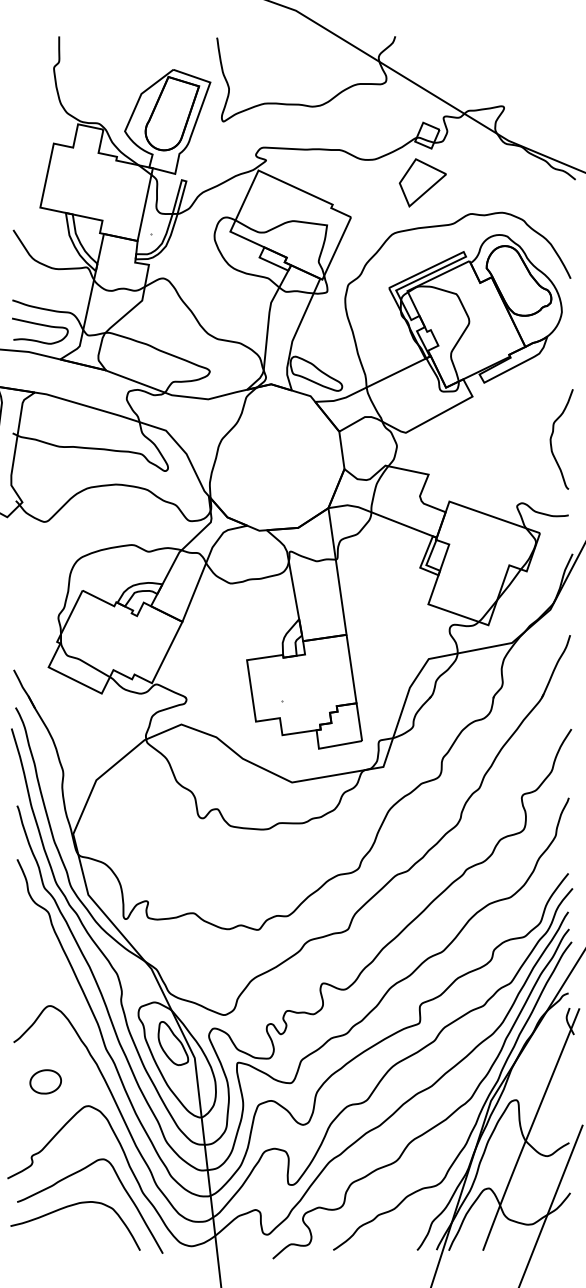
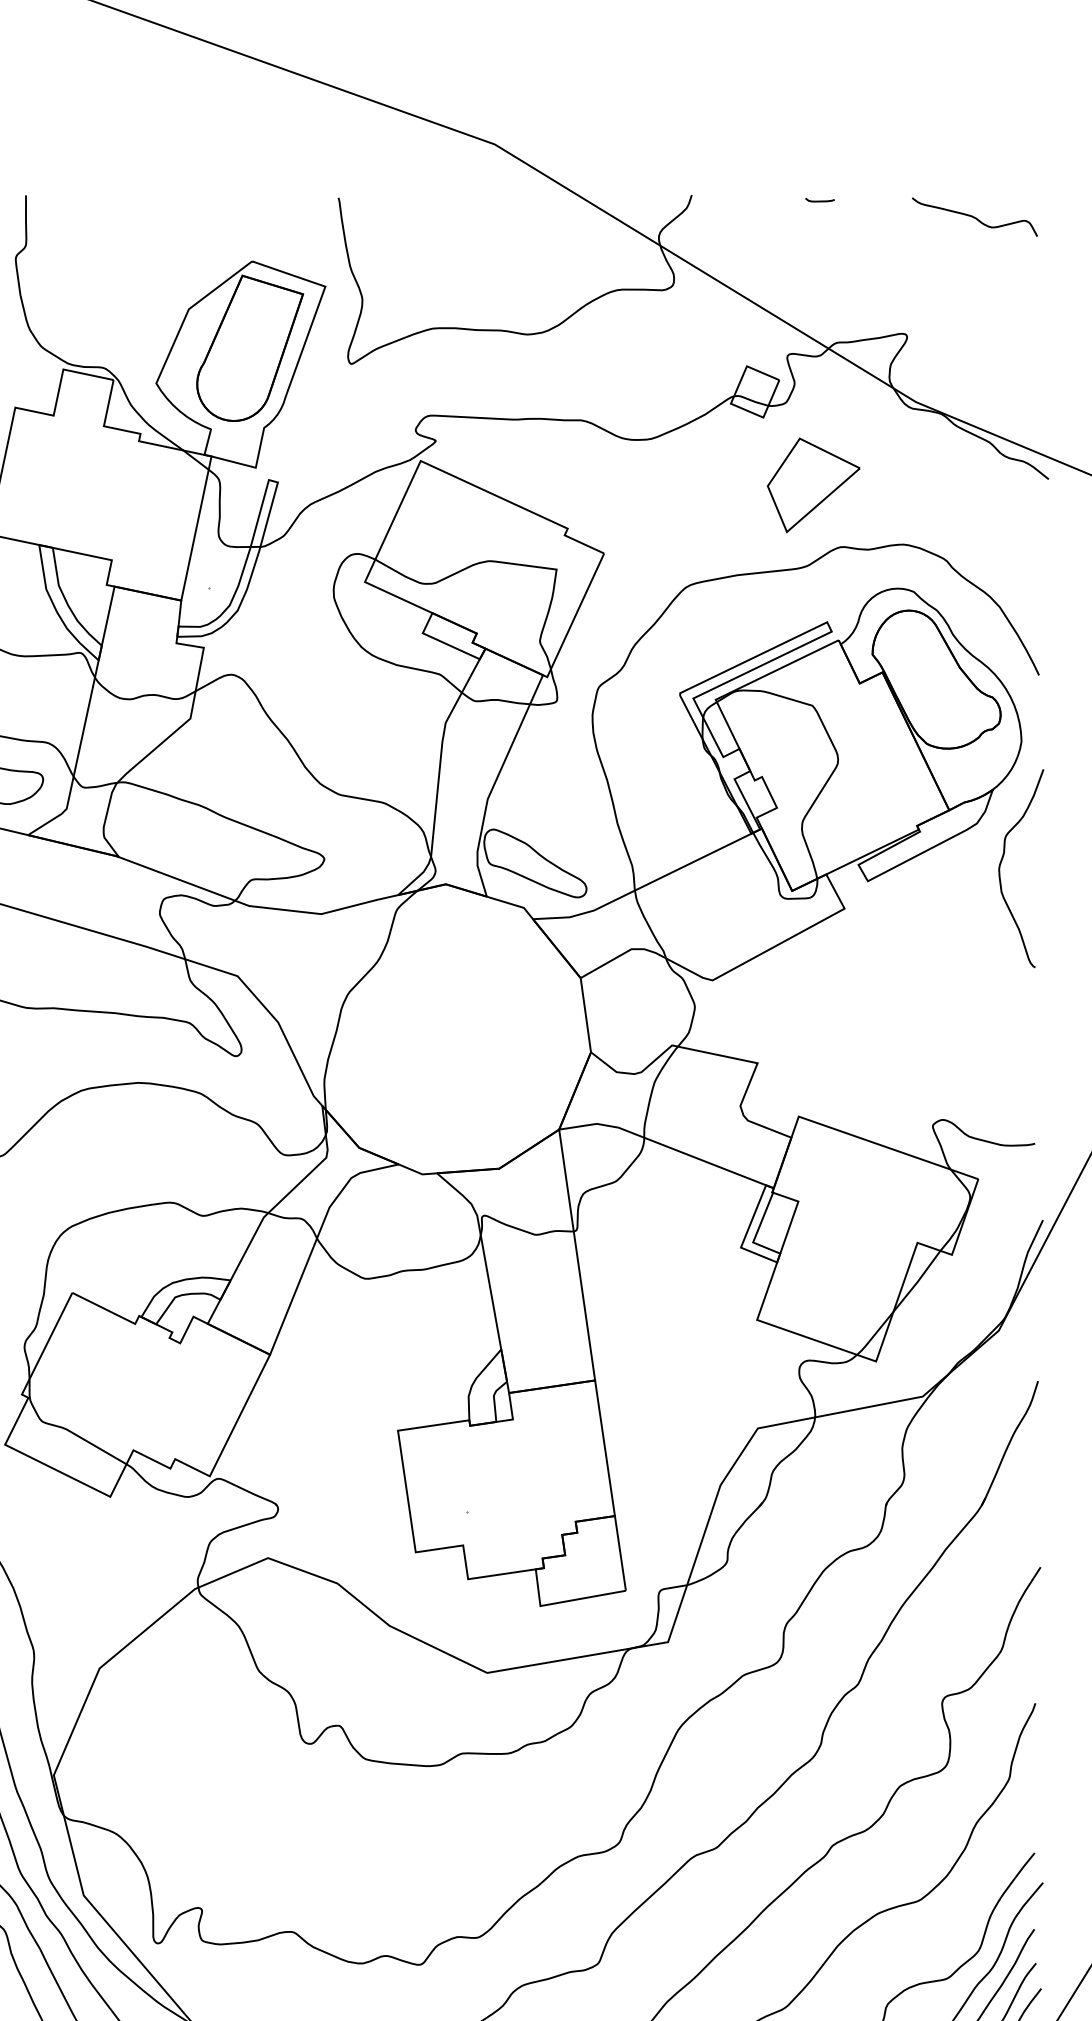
line: (459, 38) -> (818, 199), added
curve: (538, 47) -> (975, 217), added
part: (422, 182) -> (812, 484), moved
curve: (552, 436) -> (1002, 862), moved

